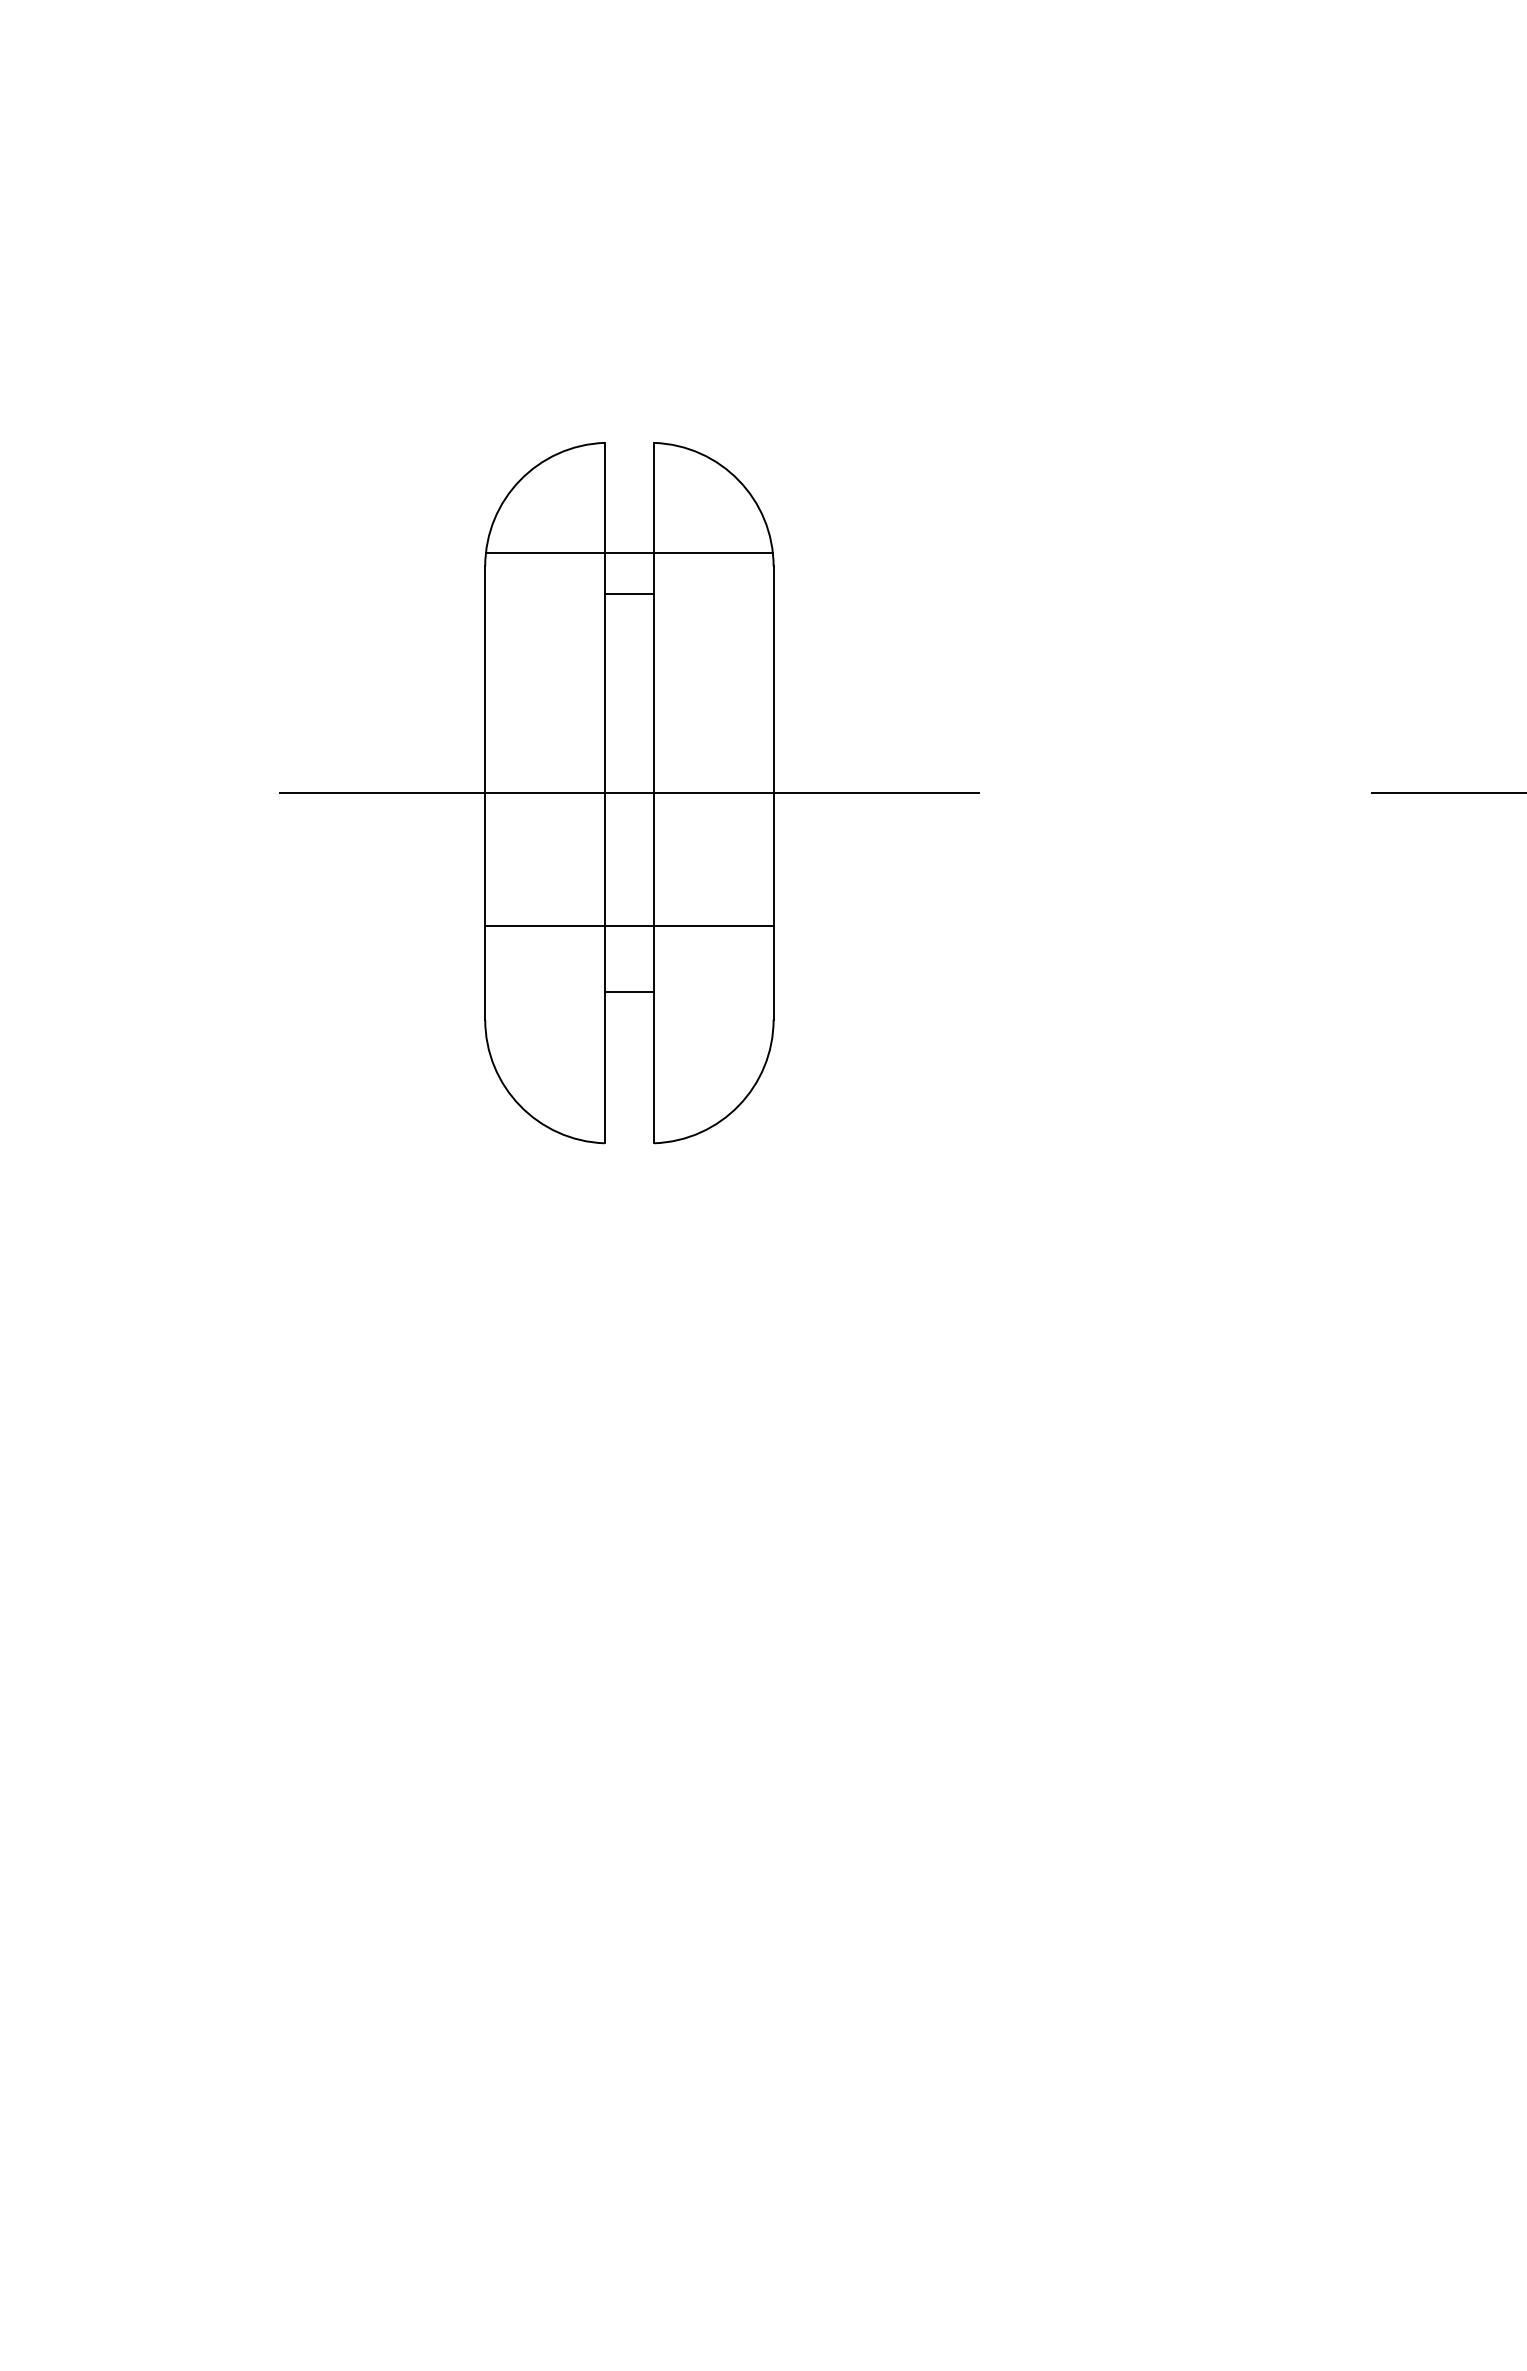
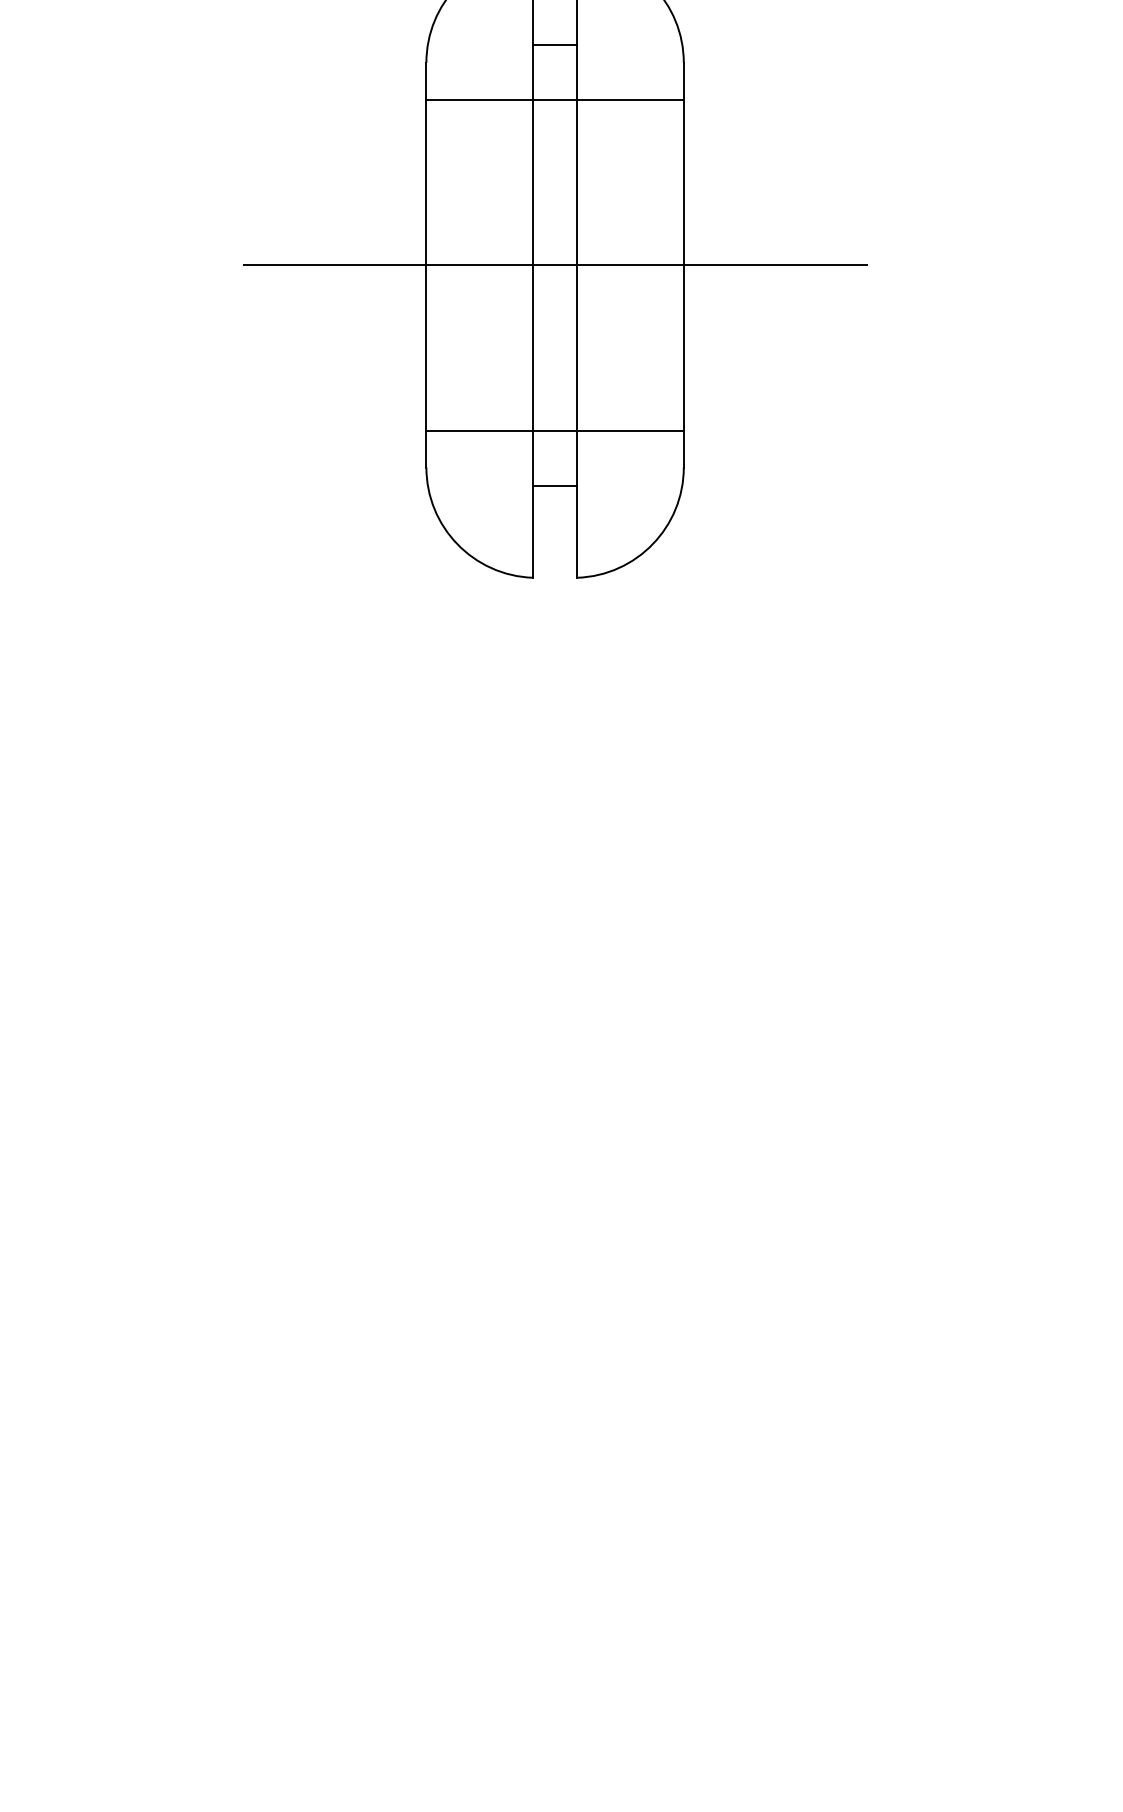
line: (629, 552) -> (555, 99), moved
line: (629, 593) -> (555, 44), moved
line: (629, 926) -> (555, 430), moved
line: (629, 992) -> (555, 486), moved

